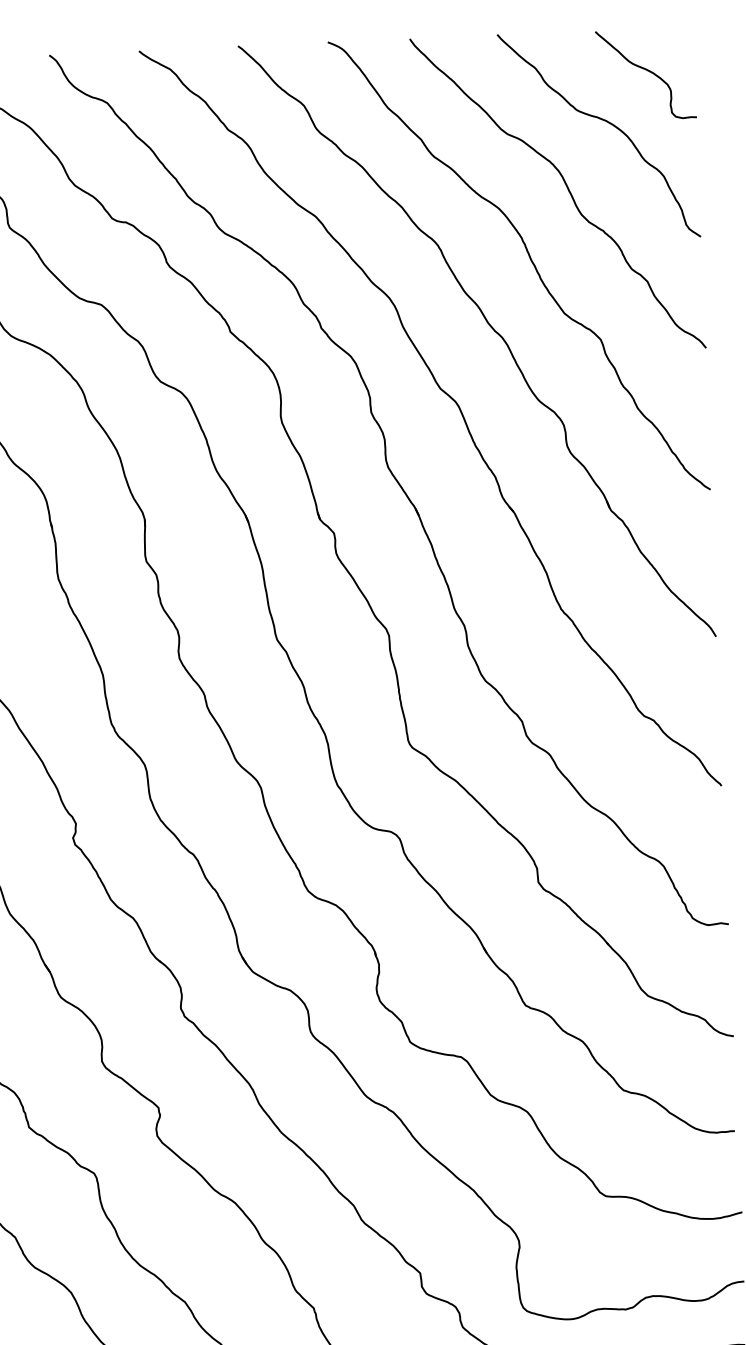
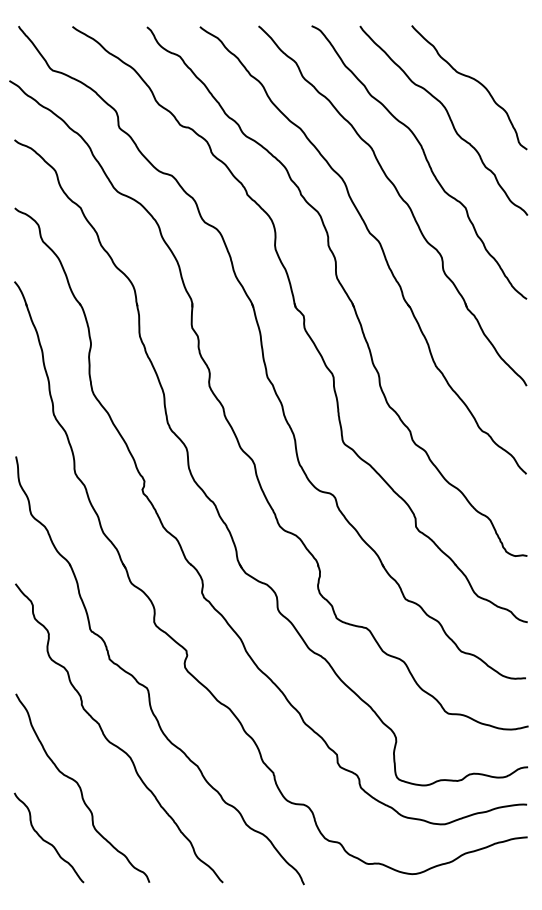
curve: (647, 72) -> (499, 51), removed

